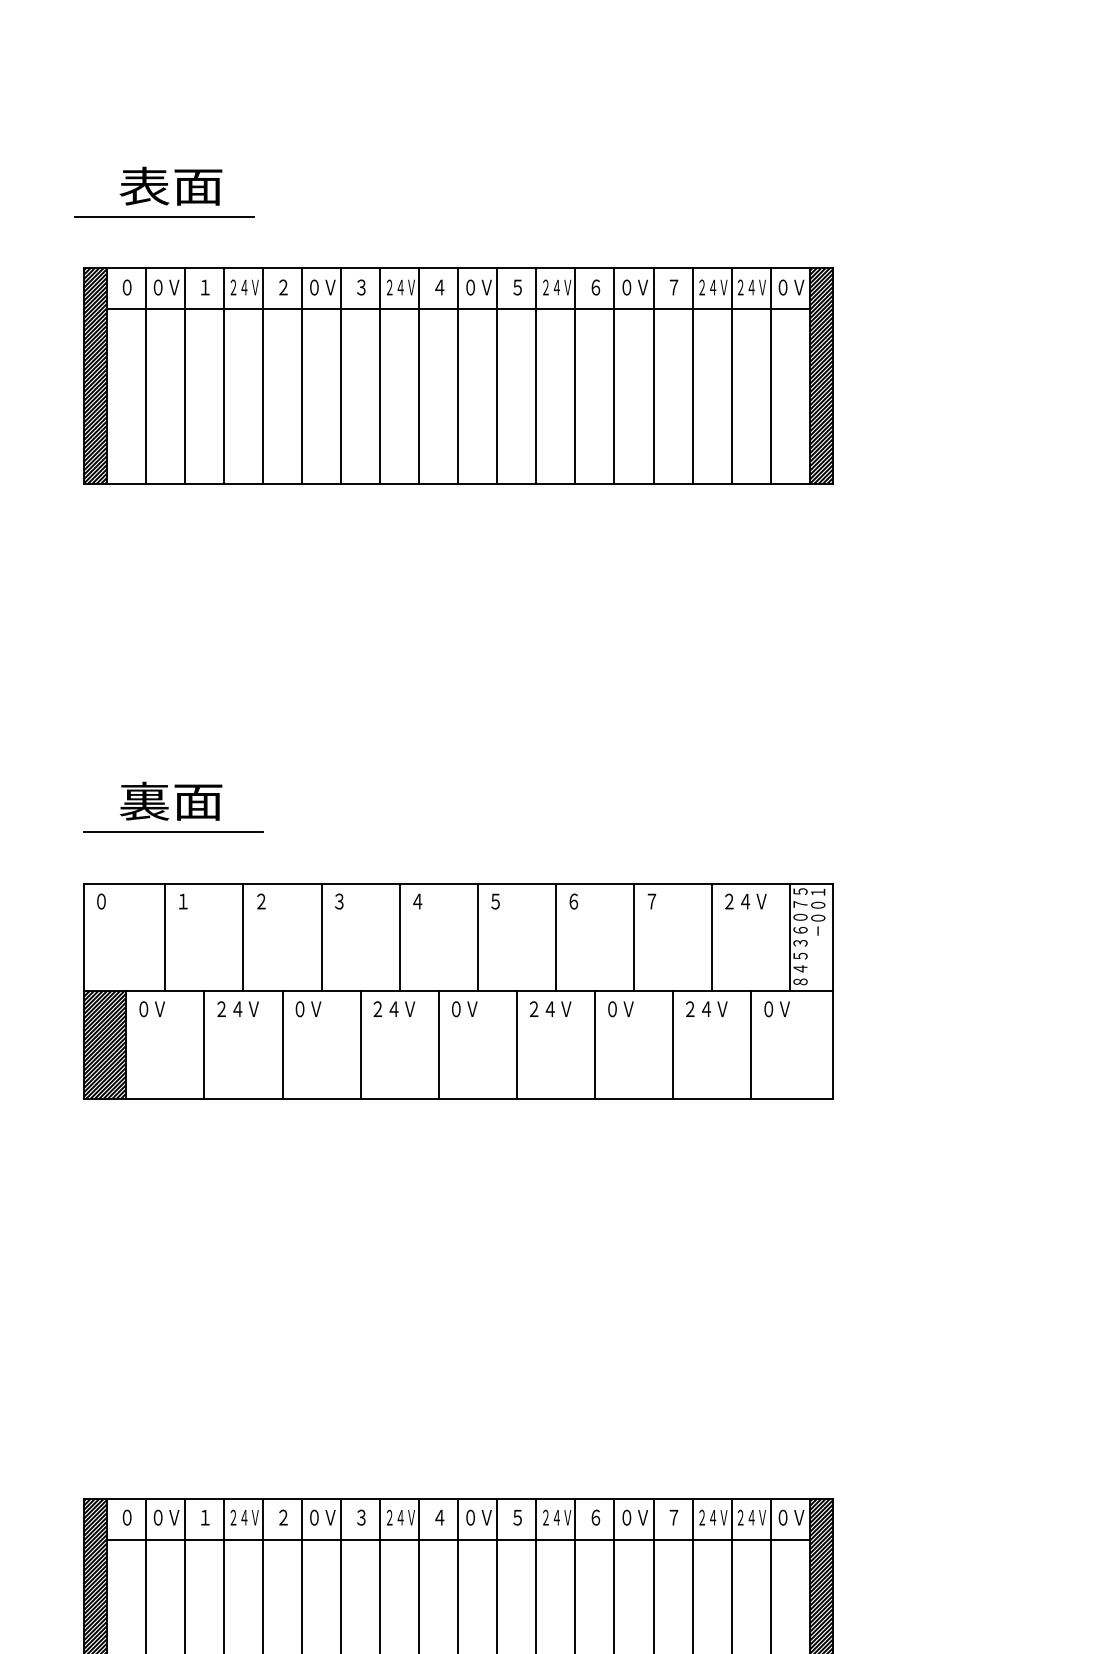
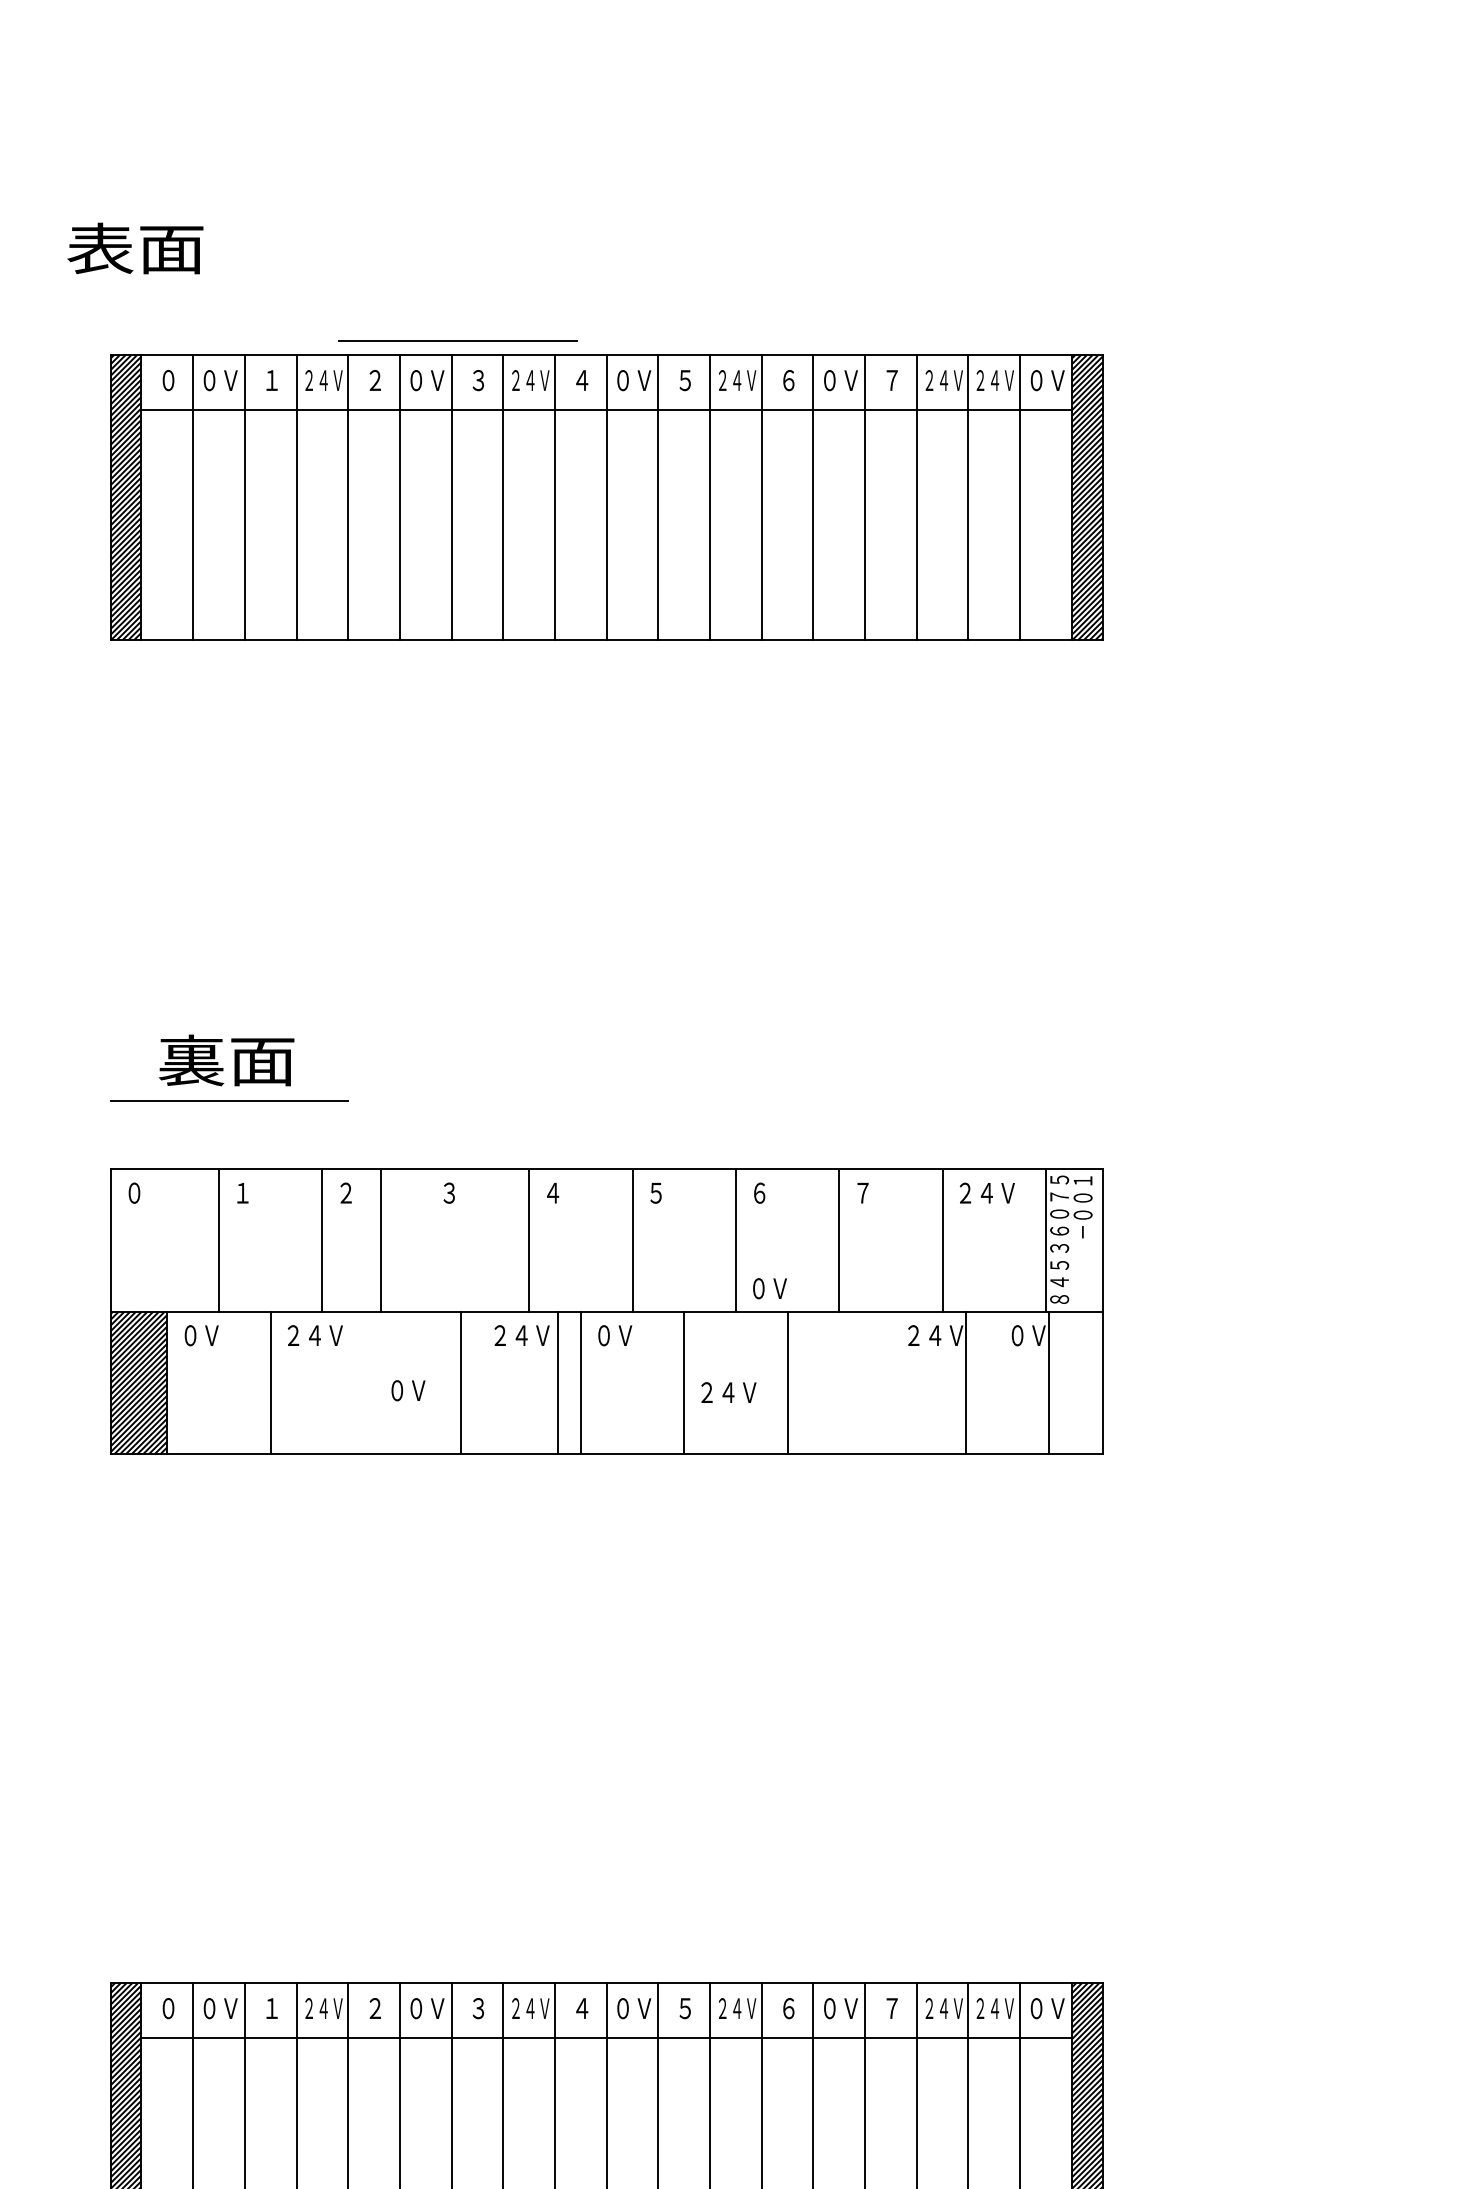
text: (170, 186) -> (135, 248), moved
line: (164, 216) -> (457, 340), moved
line: (321, 937) -> (380, 1240), moved
text: (308, 1009) -> (408, 1390), moved
text: (550, 1009) -> (728, 1392), moved
text: (620, 1009) -> (769, 1288), moved
line: (282, 1044) -> (461, 1382), moved
line: (360, 1044) -> (558, 1382), moved
line: (673, 1044) -> (966, 1382), moved
line: (751, 1044) -> (1049, 1382), moved

